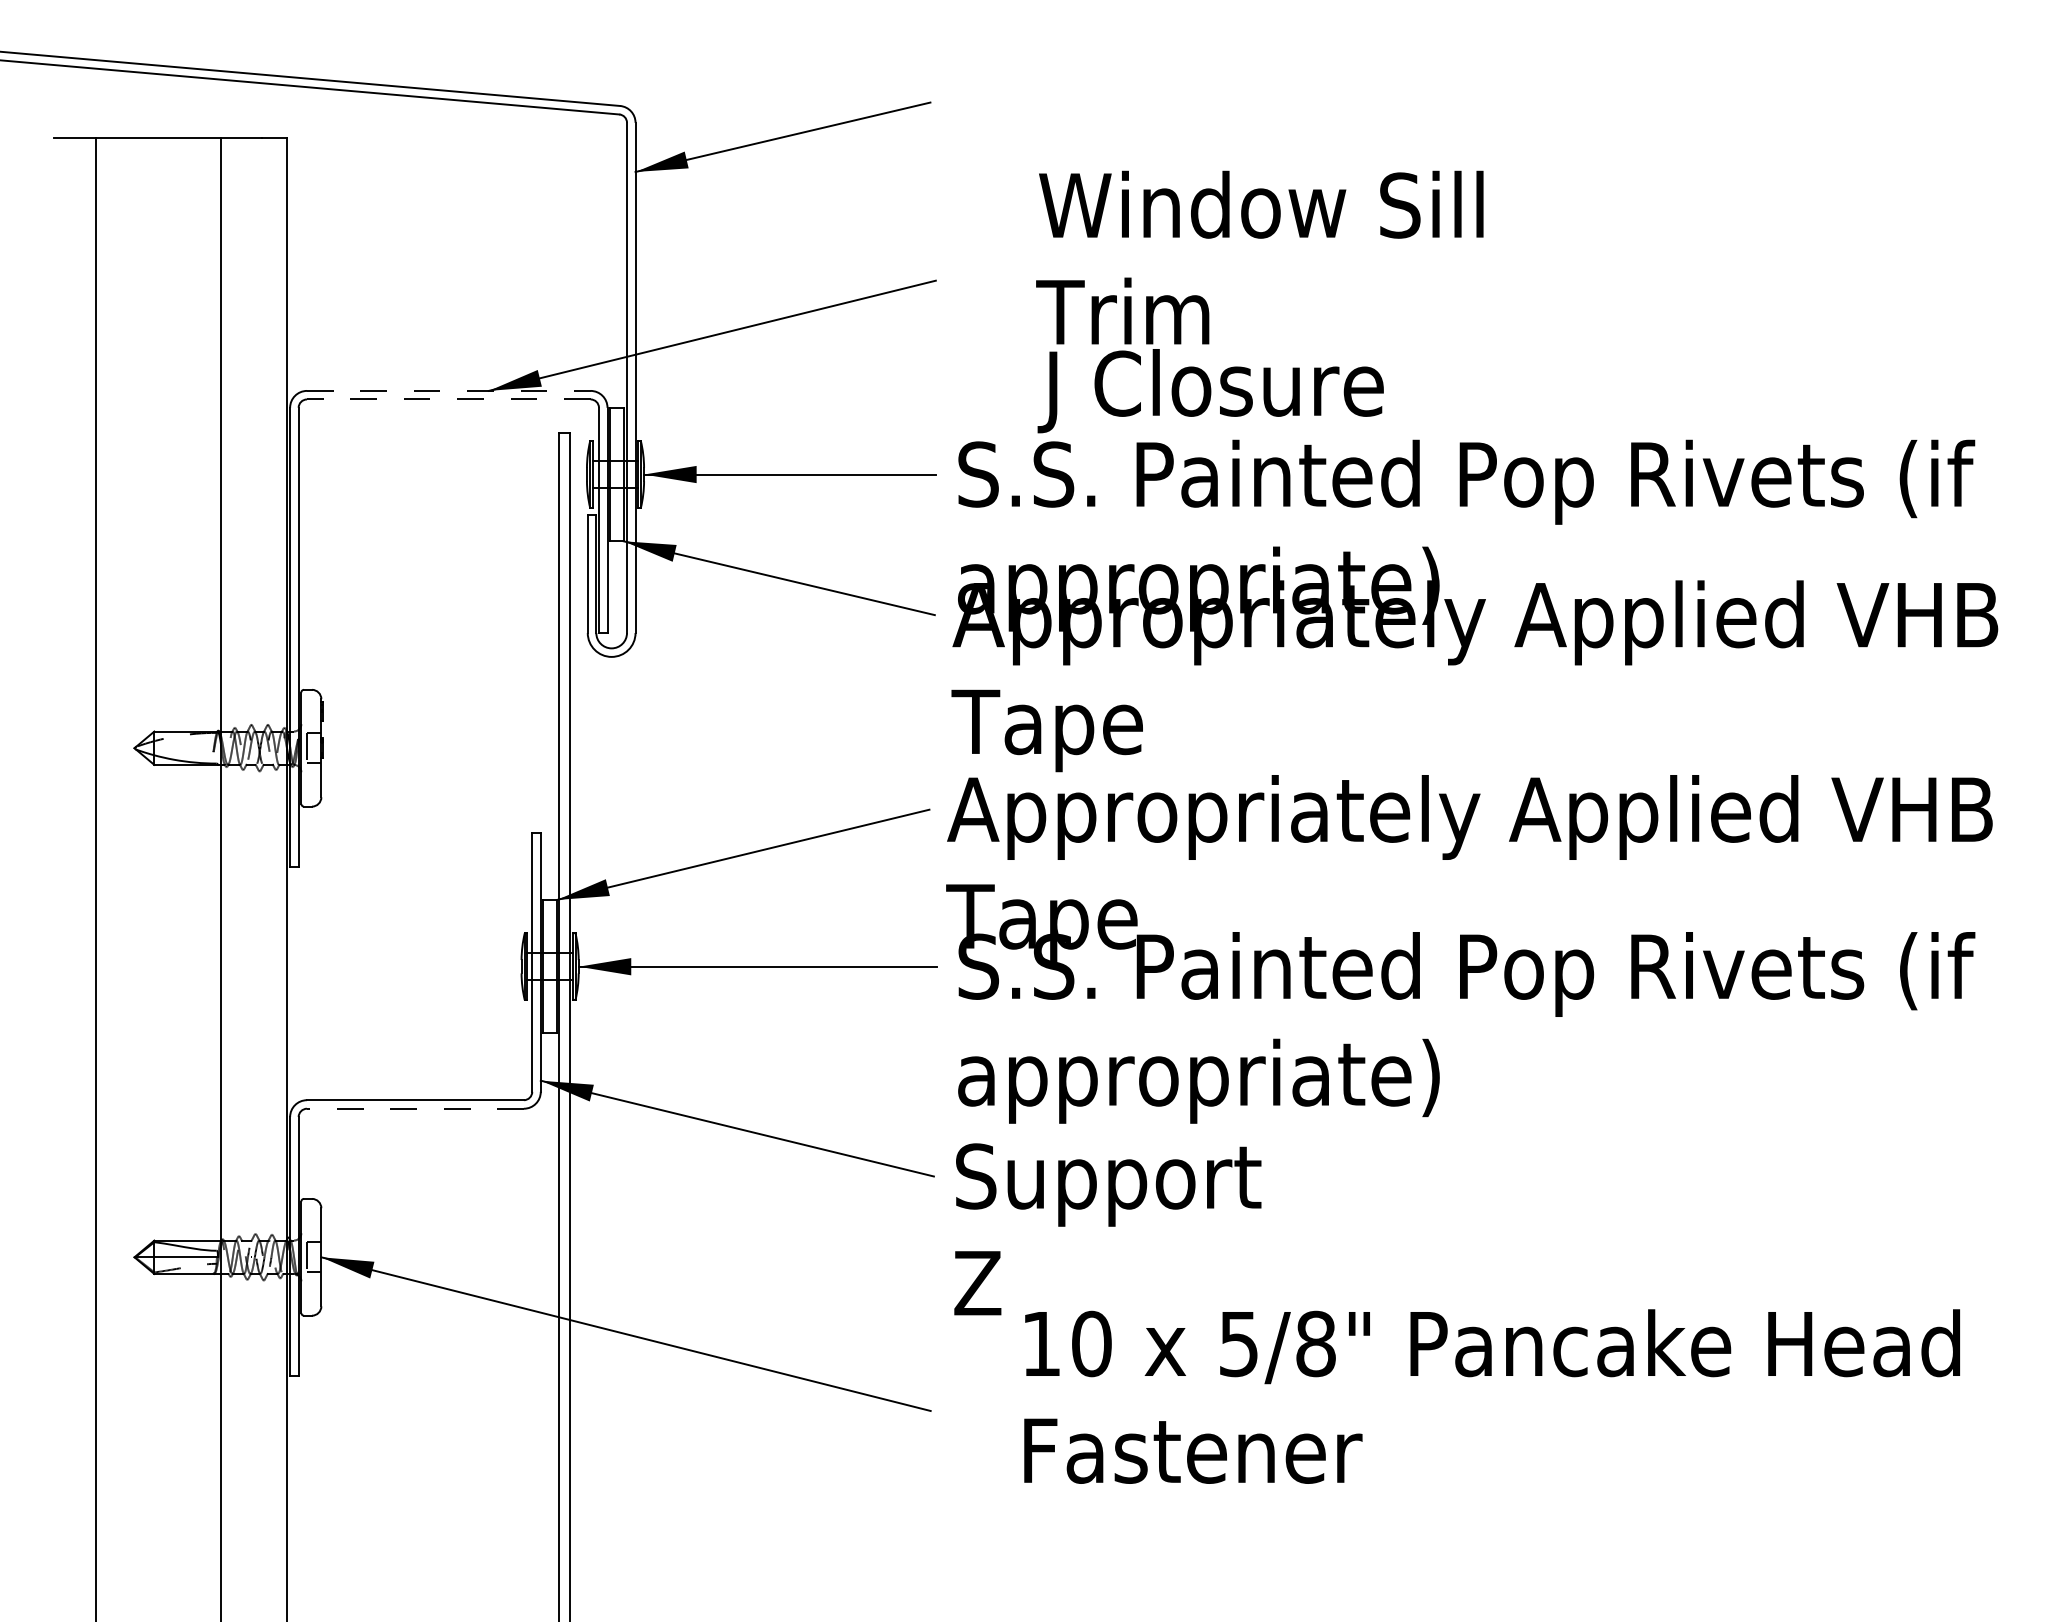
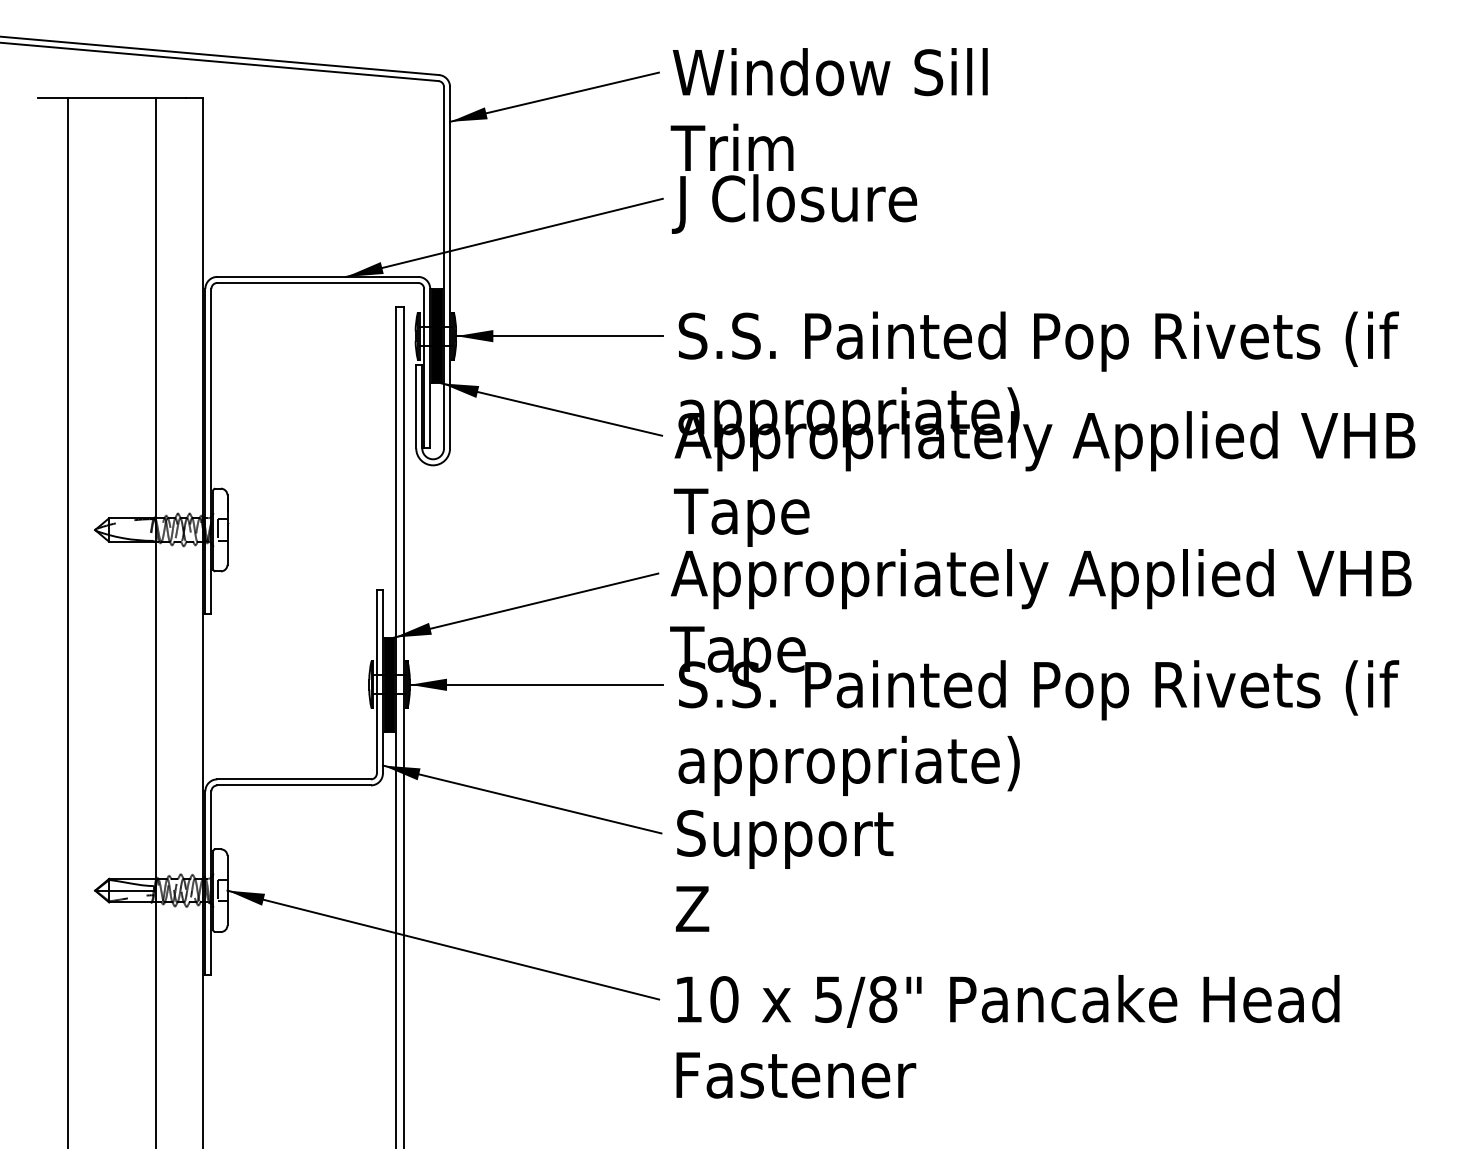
text: (1259, 301) -> (829, 140), moved
line: (448, 390) -> (317, 276), dashed -> solid
line: (448, 399) -> (317, 282), dashed -> solid
fill: (616, 474) -> (436, 336), added
fill: (549, 966) -> (389, 684), added
line: (414, 1108) -> (293, 785), dashed -> solid
text: (1491, 1396) -> (1007, 1036), moved

